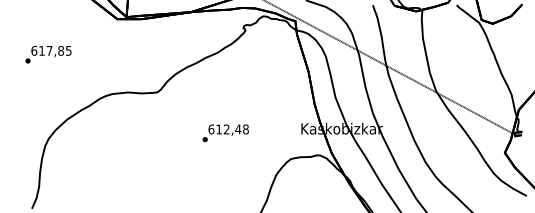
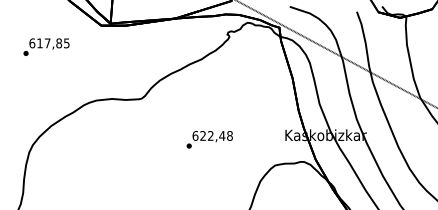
text: (48, 54) -> (46, 47), moved
text: (218, 129) -> (202, 136), 612,48 -> 622,48

